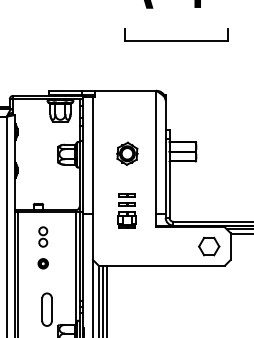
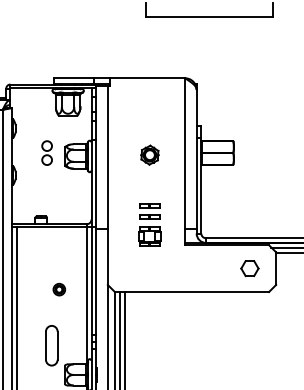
part: (127, 153) -> (150, 154), size x0.7
part: (43, 236) -> (47, 152), moved
part: (209, 246) -> (250, 268), size x0.7
part: (42, 263) -> (58, 289), moved

